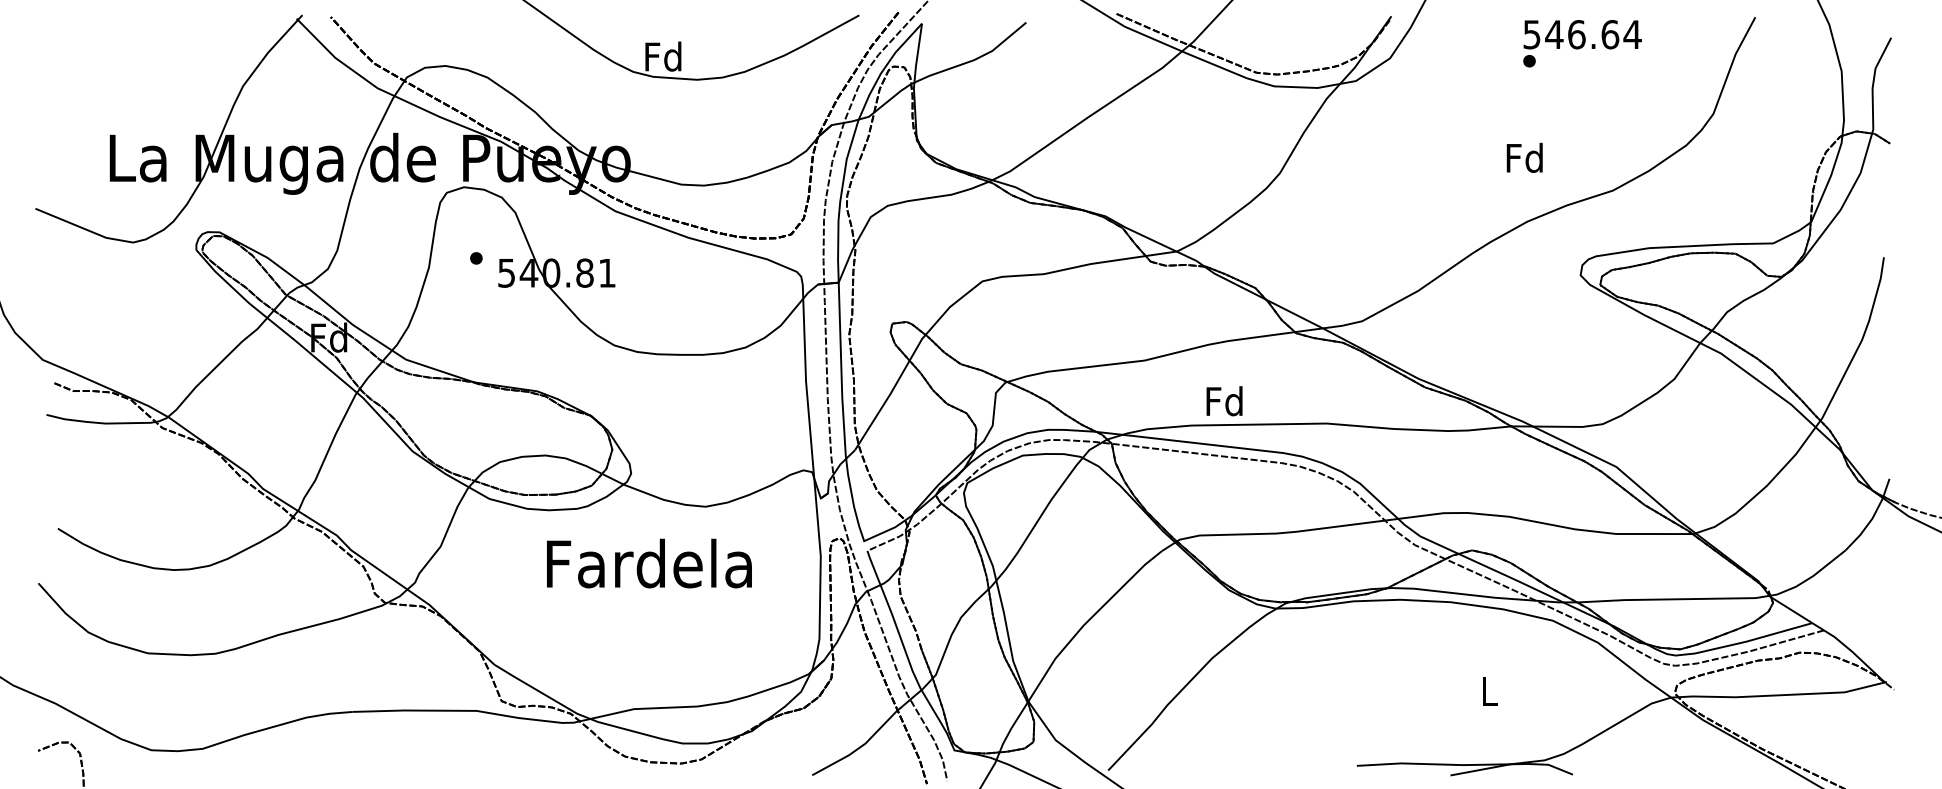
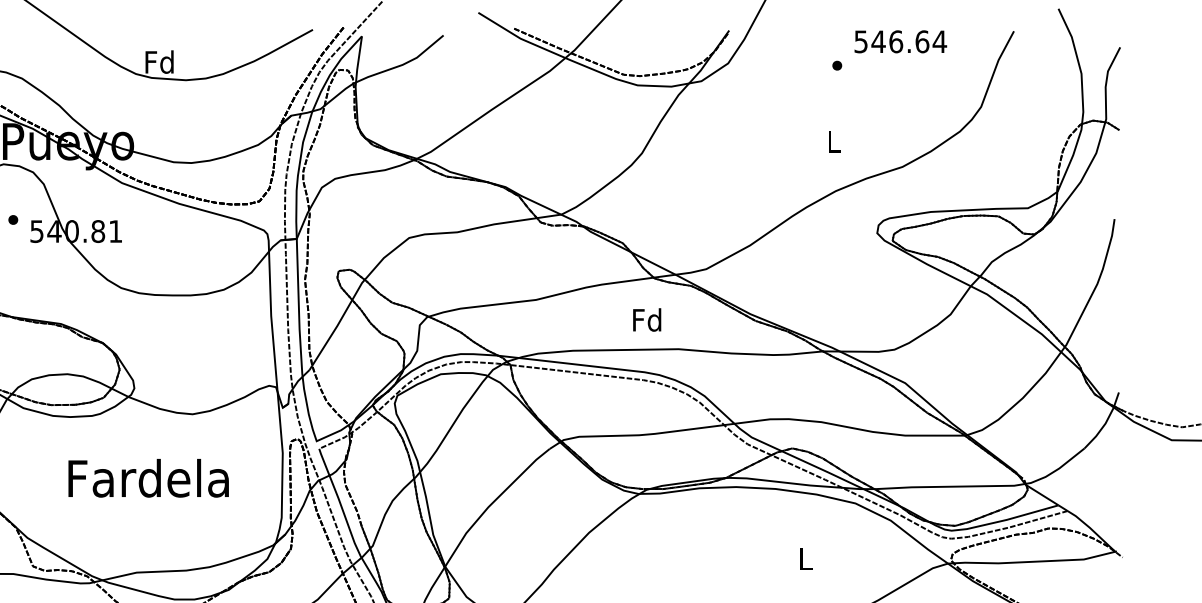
text: (1582, 34) -> (900, 41), moved
text: (1524, 157) -> (833, 141), Fd -> L
text: (1224, 401) -> (647, 320), moved
text: (649, 563) -> (148, 478), moved

